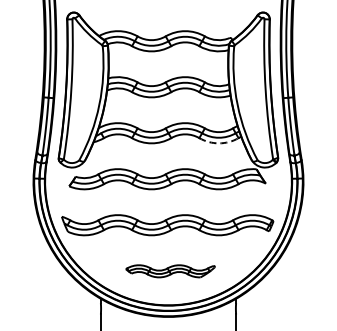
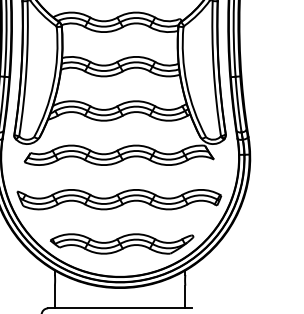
arc: (218, 143) -> (168, 120), dashed -> solid
part: (170, 271) -> (122, 244), size x1.67

